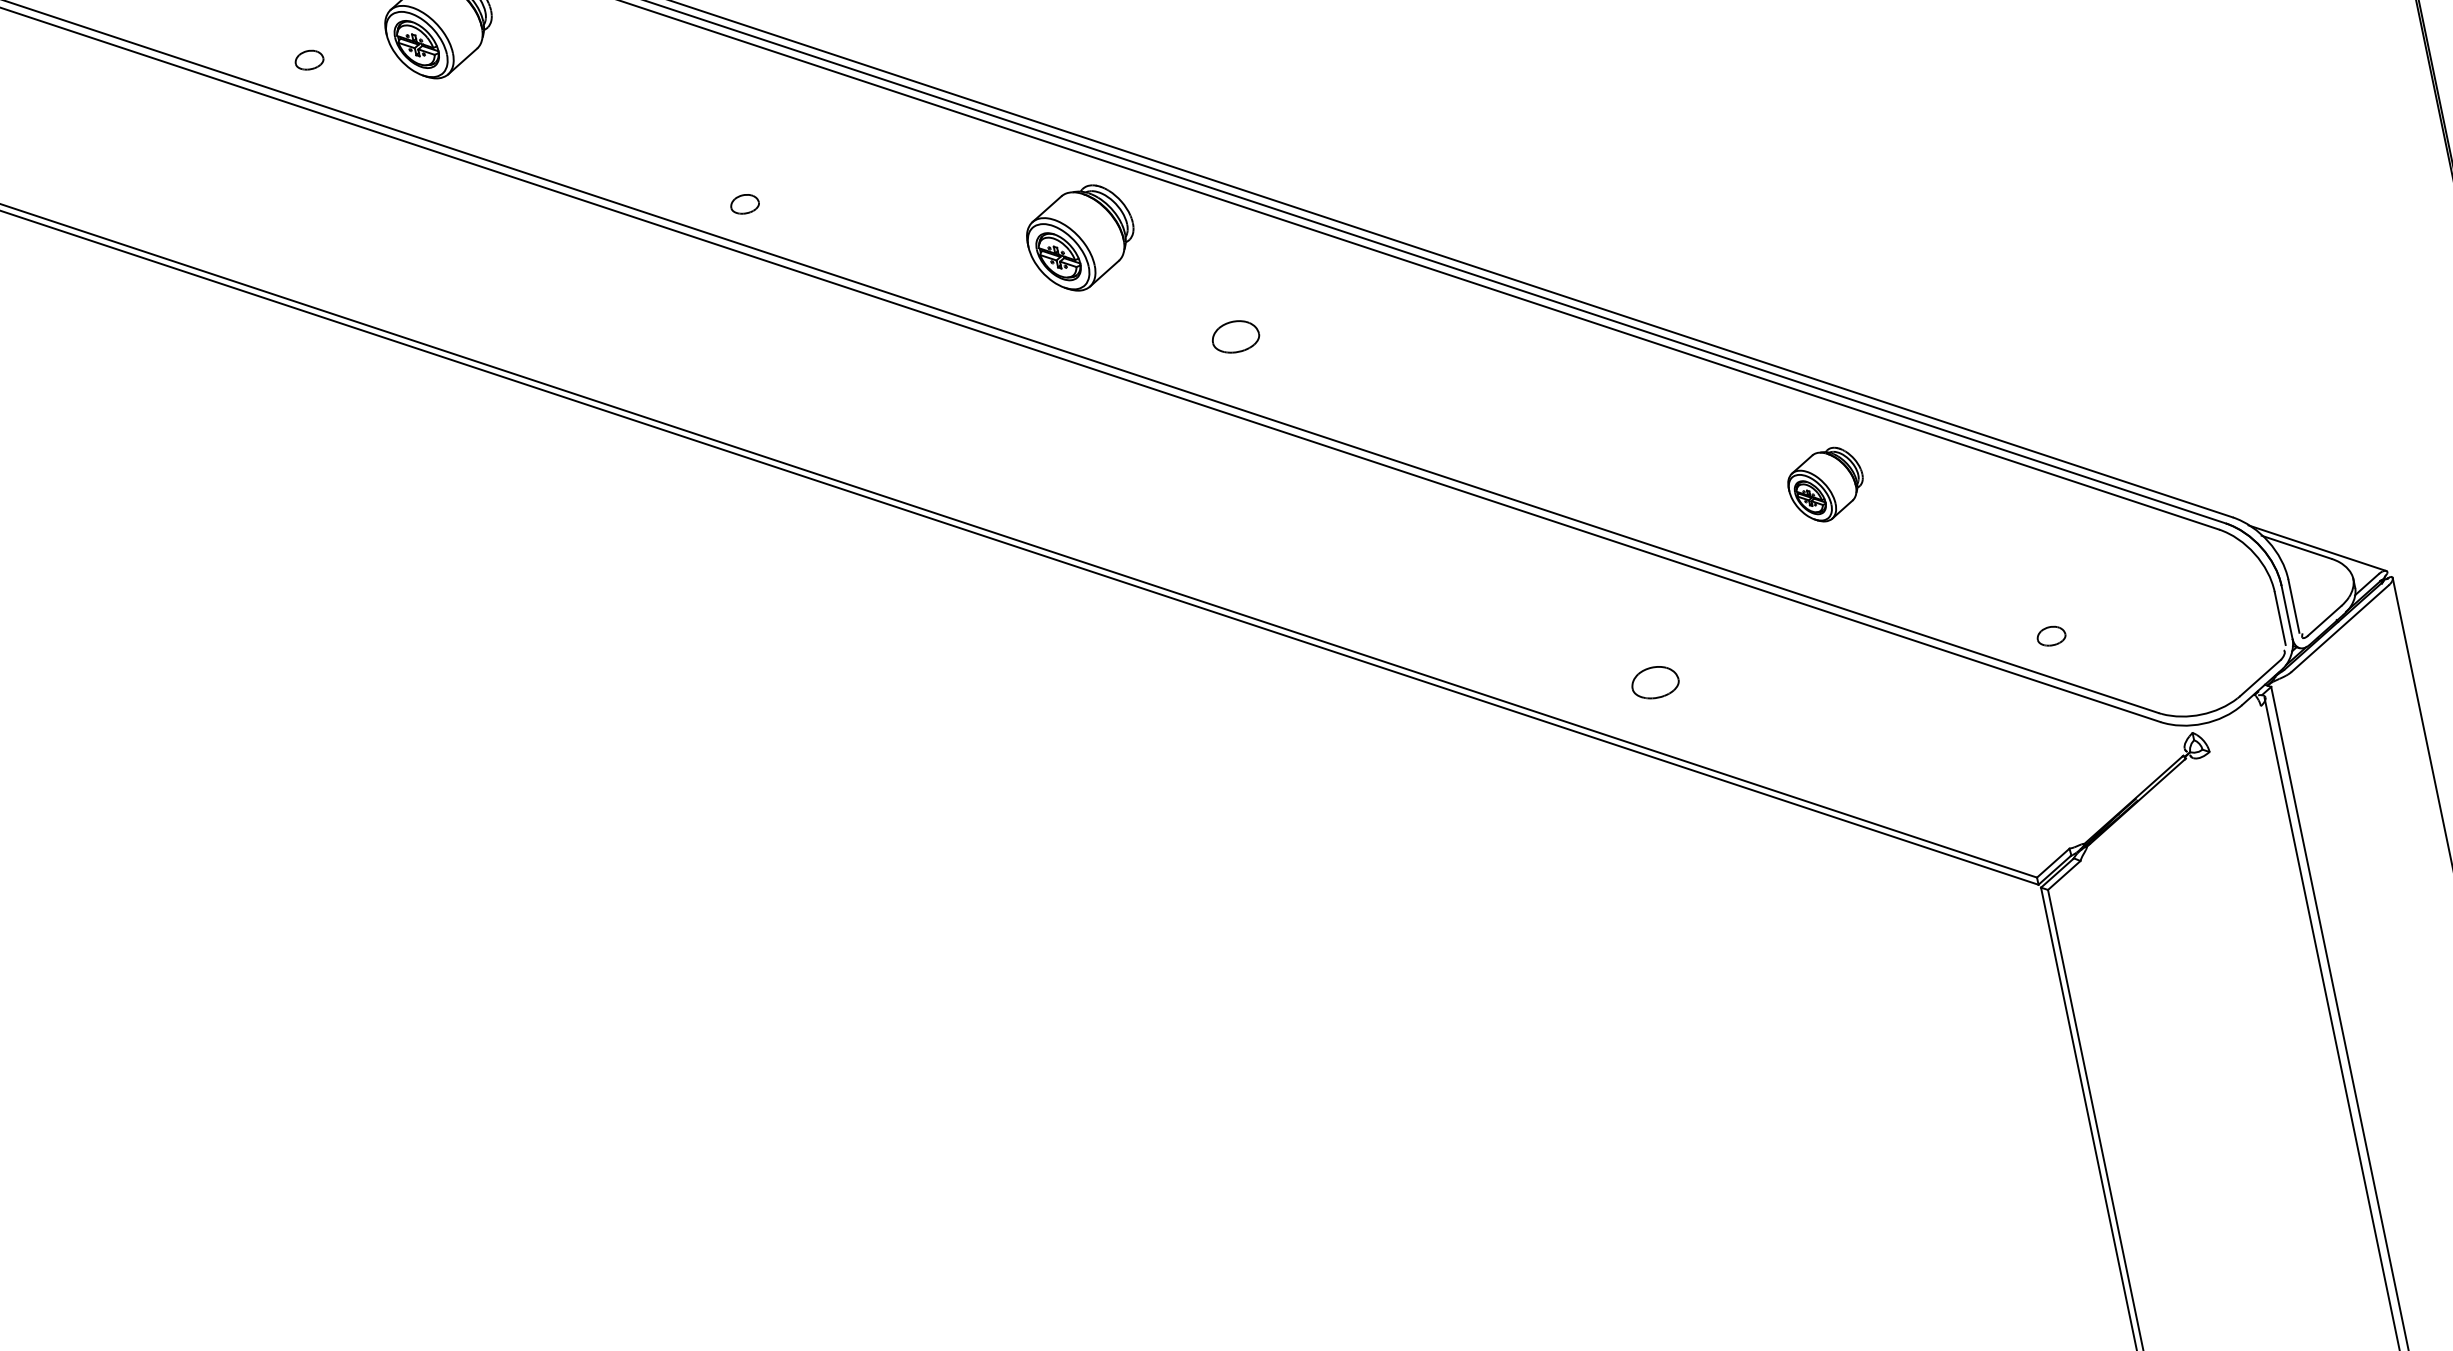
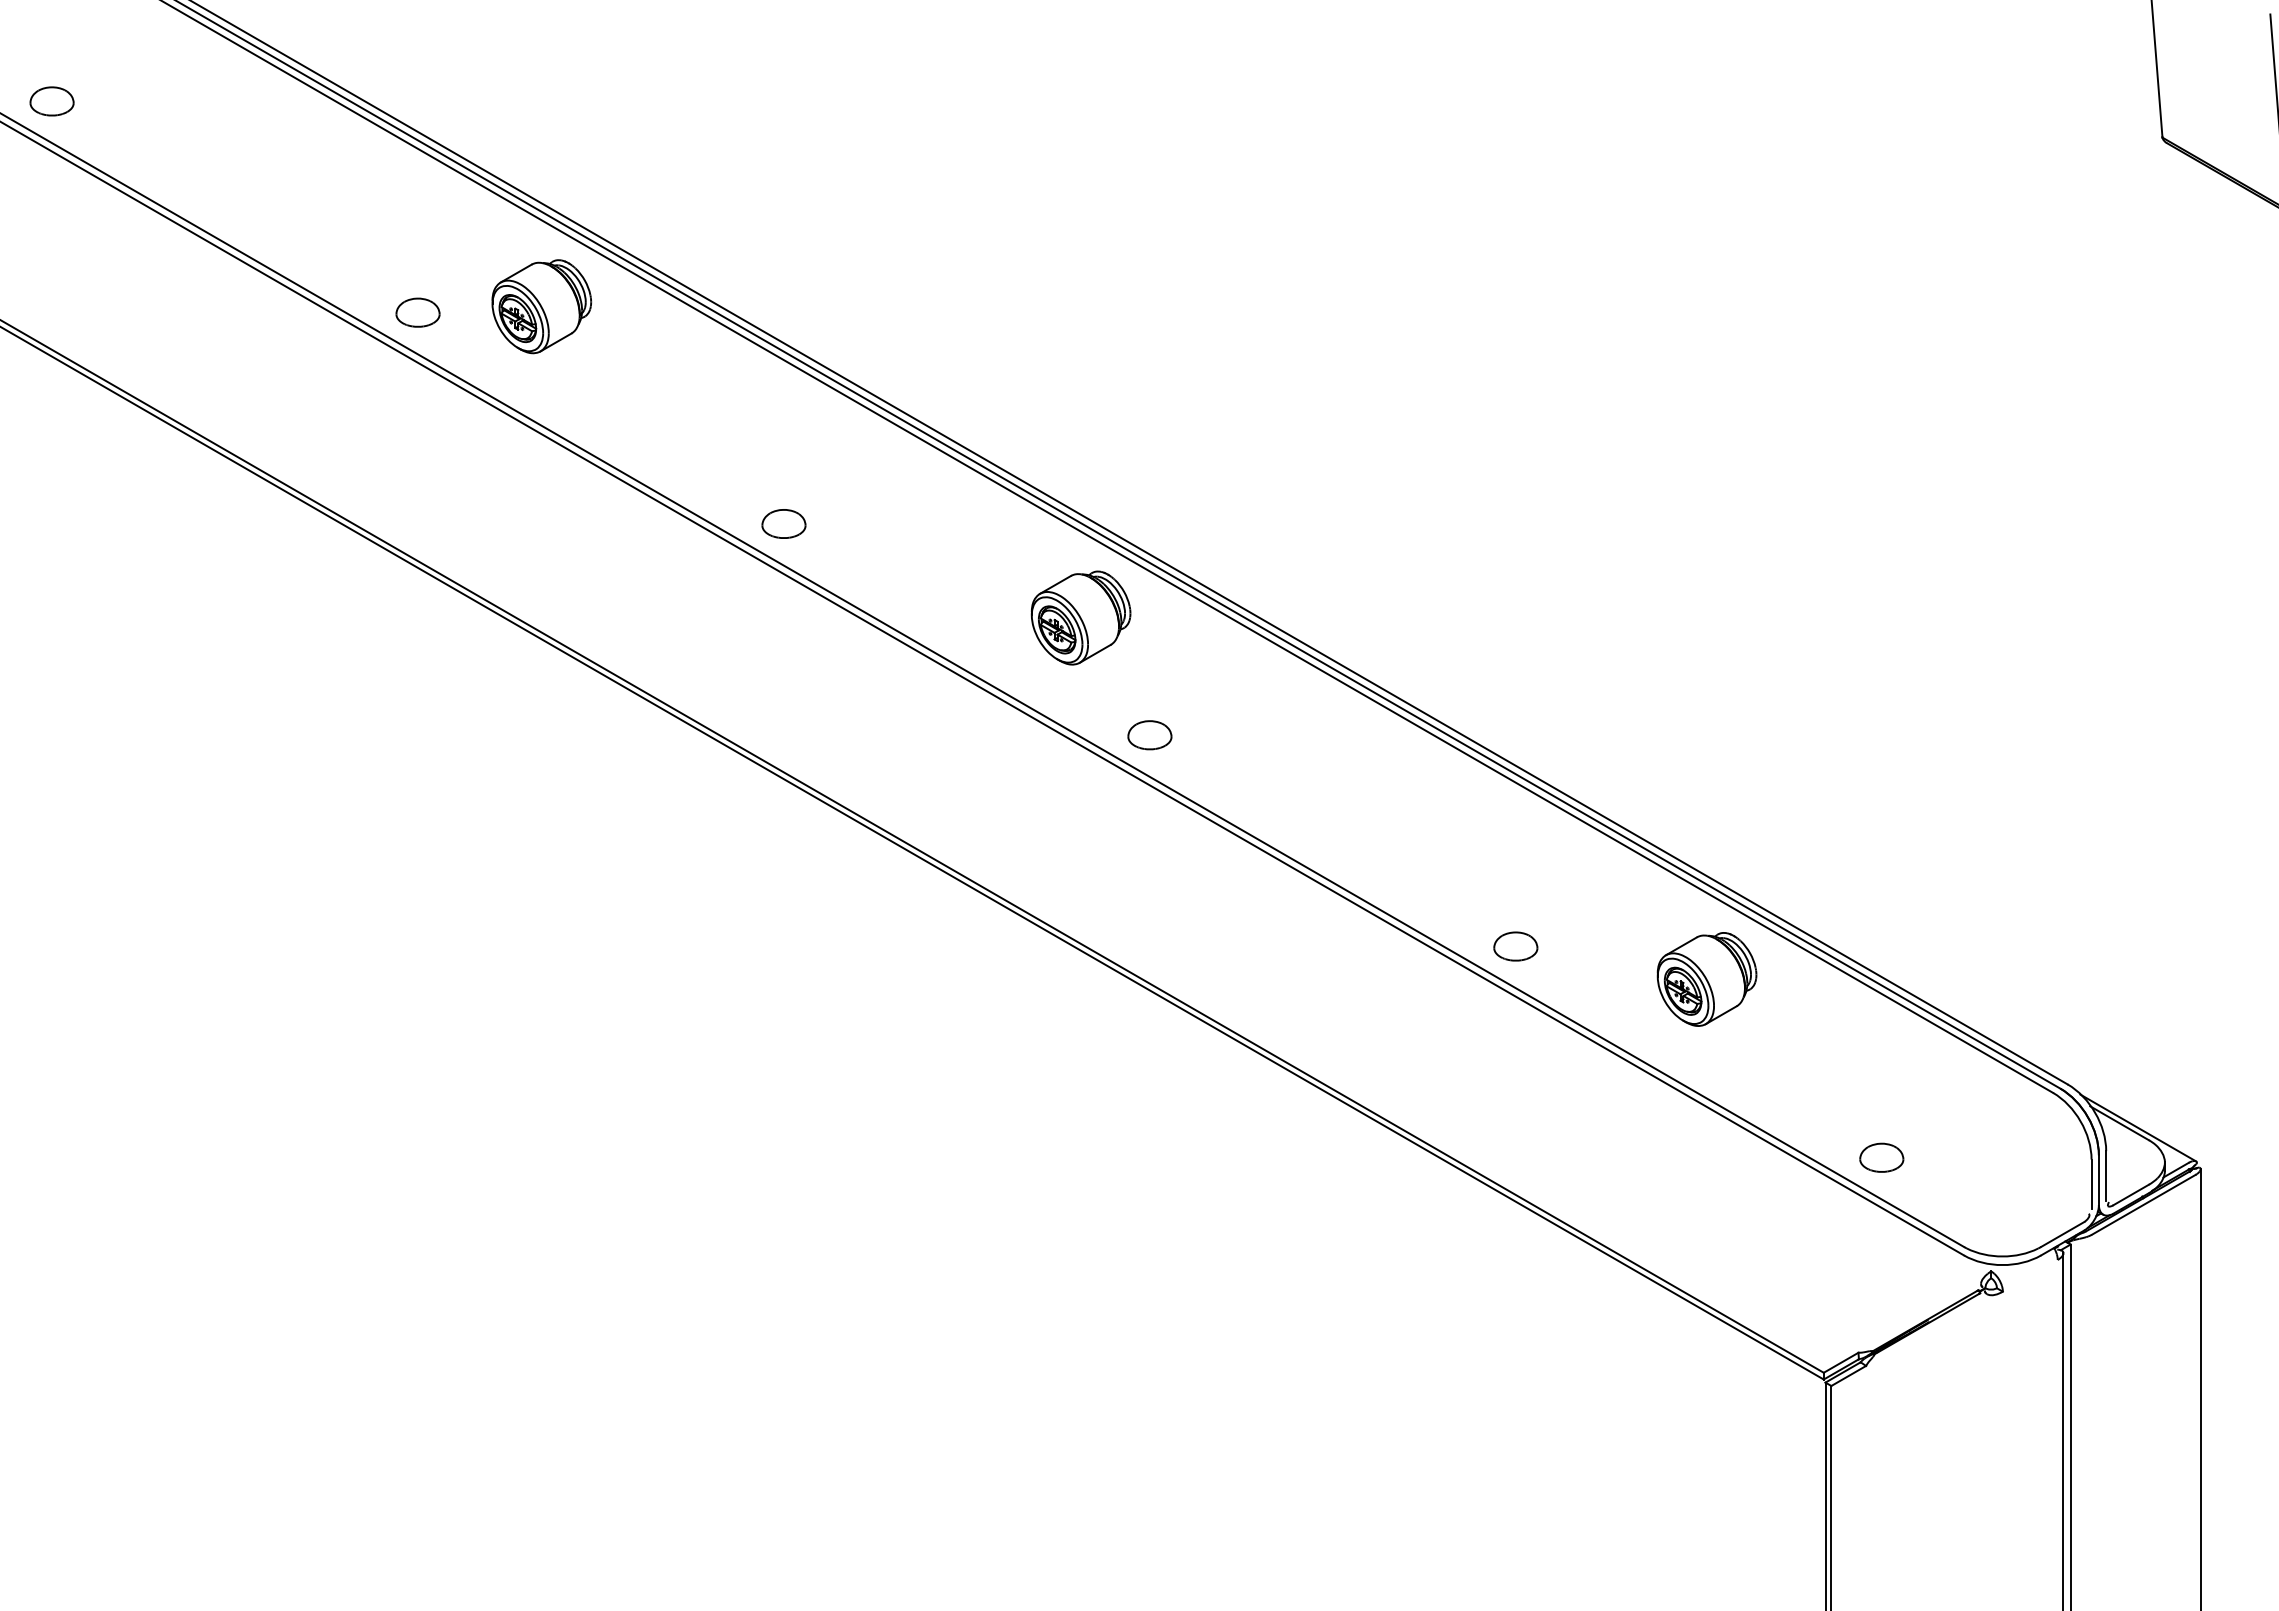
part: (308, 60) -> (417, 312), size x1.67
part: (744, 203) -> (783, 523), size x1.67
part: (1235, 337) -> (1149, 735), moved
part: (1825, 485) -> (1706, 979), size x1.43
part: (2050, 636) -> (1881, 1157), size x1.67
part: (1654, 682) -> (1515, 946), moved

